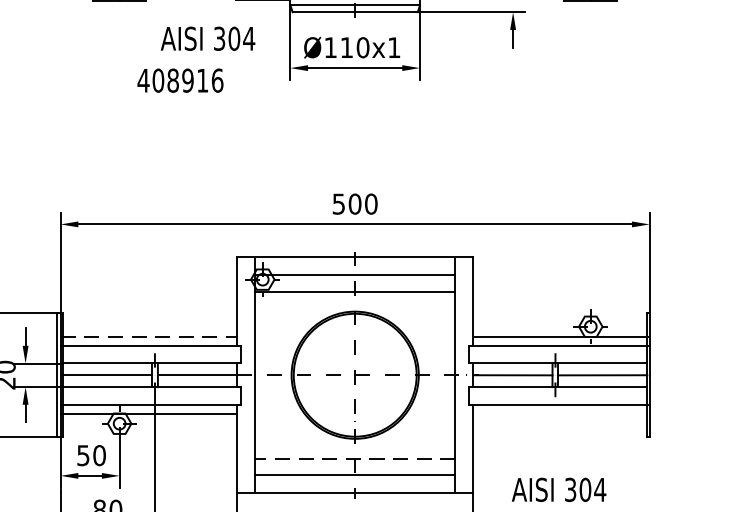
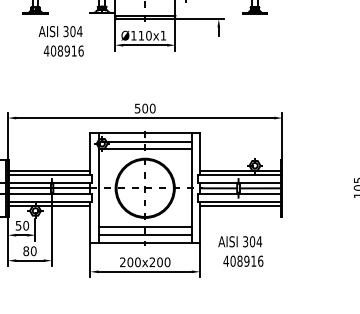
text: (207, 38) -> (60, 31), moved
line: (149, 336) -> (49, 170), dashed -> solid
line: (561, 414) -> (241, 206), added
line: (355, 459) -> (145, 227), dashed -> solid

